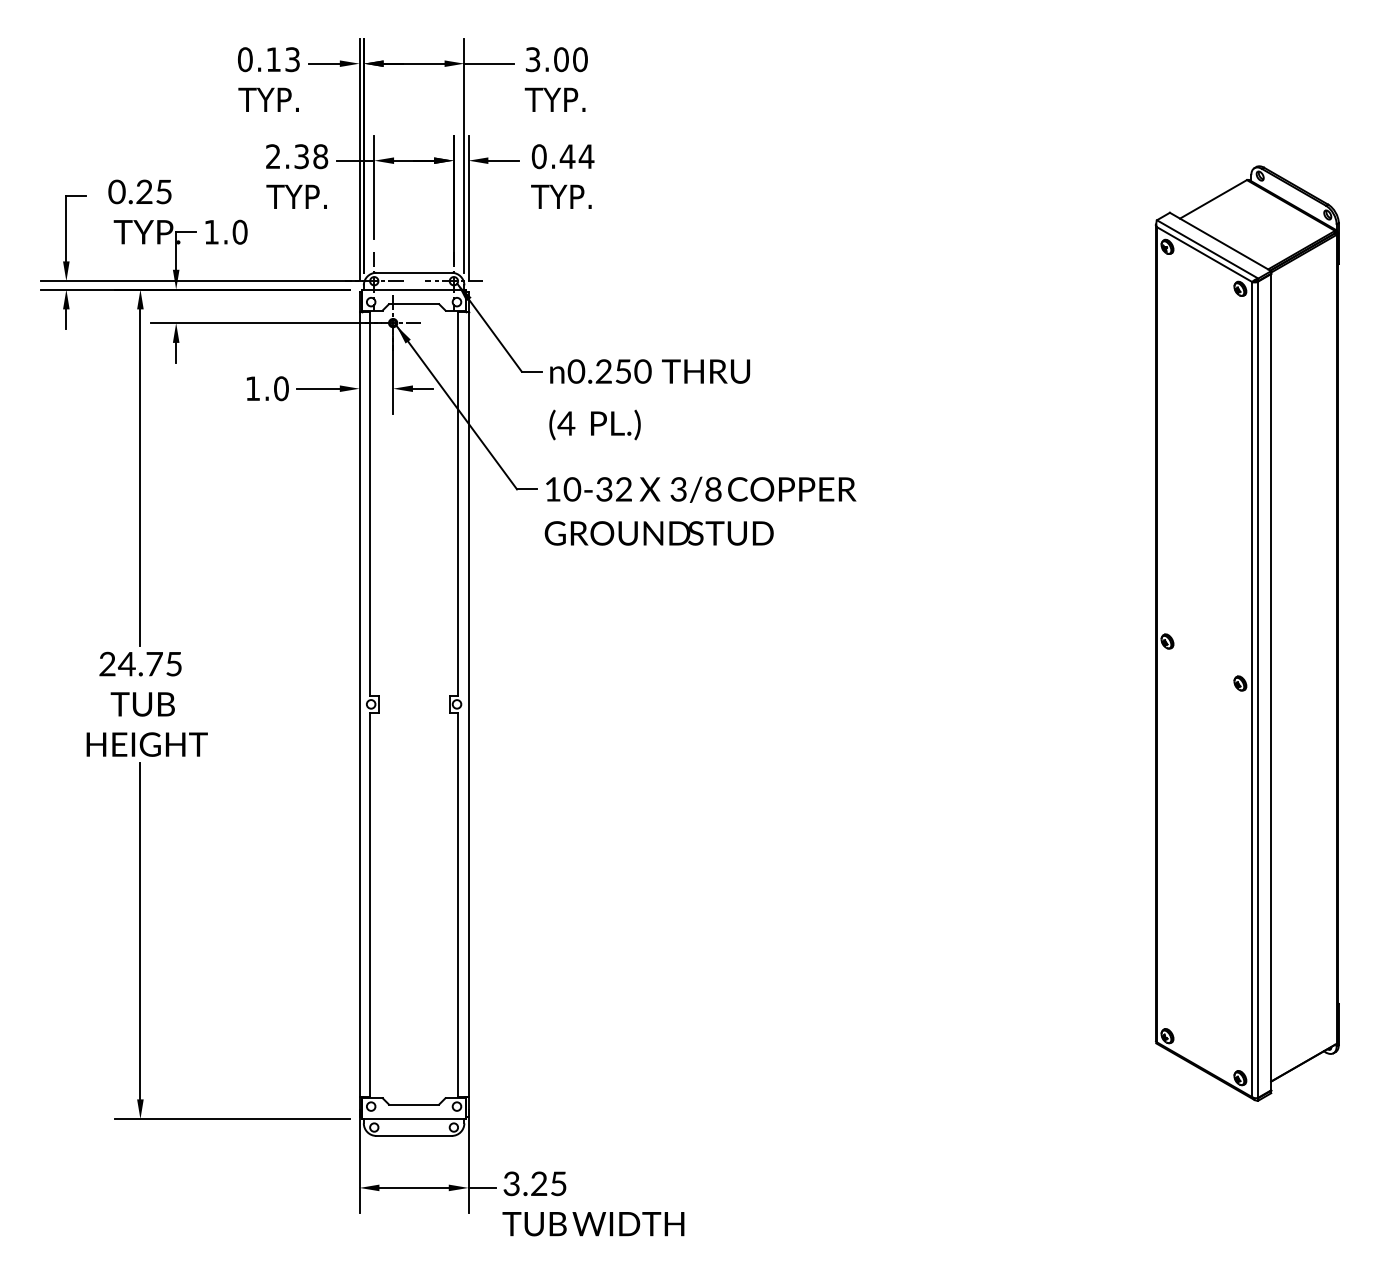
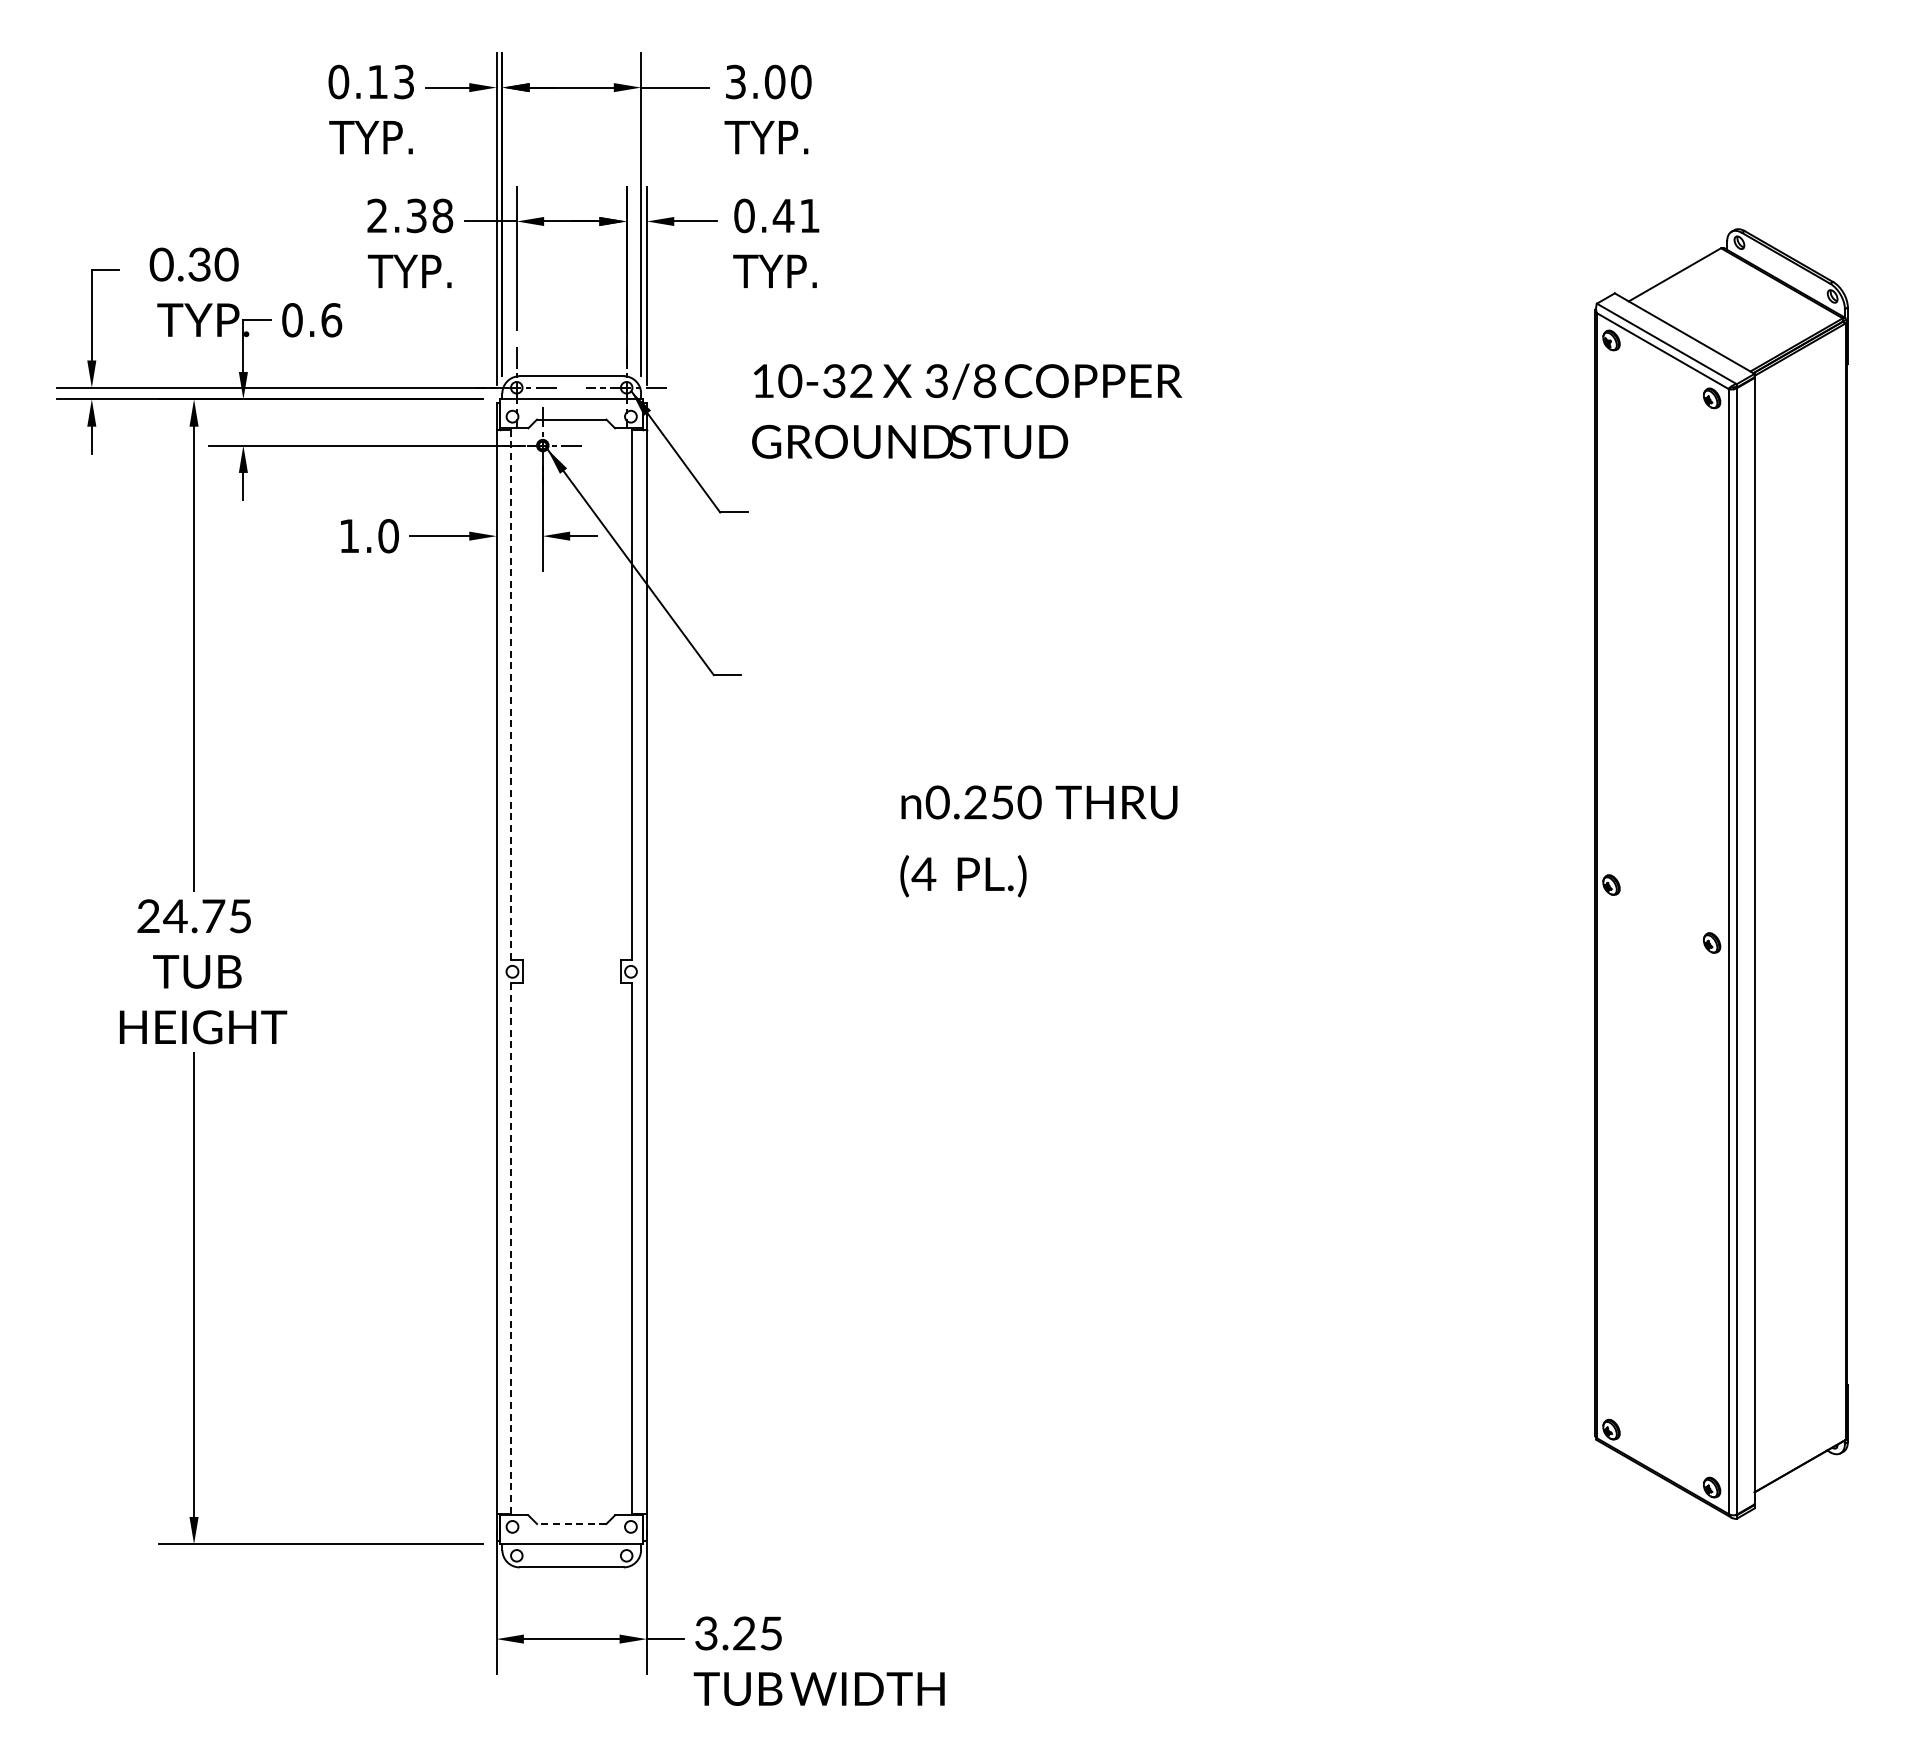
text: (586, 156) -> (809, 215), 0.44 -> 0.41
text: (154, 191) -> (213, 264), 0.25 -> 0.30
text: (226, 232) -> (312, 320), 1.0 -> 0.6
text: (649, 399) -> (1038, 841), moved
line: (370, 504) -> (511, 695), solid -> dashed
text: (700, 510) -> (967, 410), moved
line: (370, 905) -> (511, 1249), solid -> dashed
line: (413, 1104) -> (571, 1524), solid -> dashed

